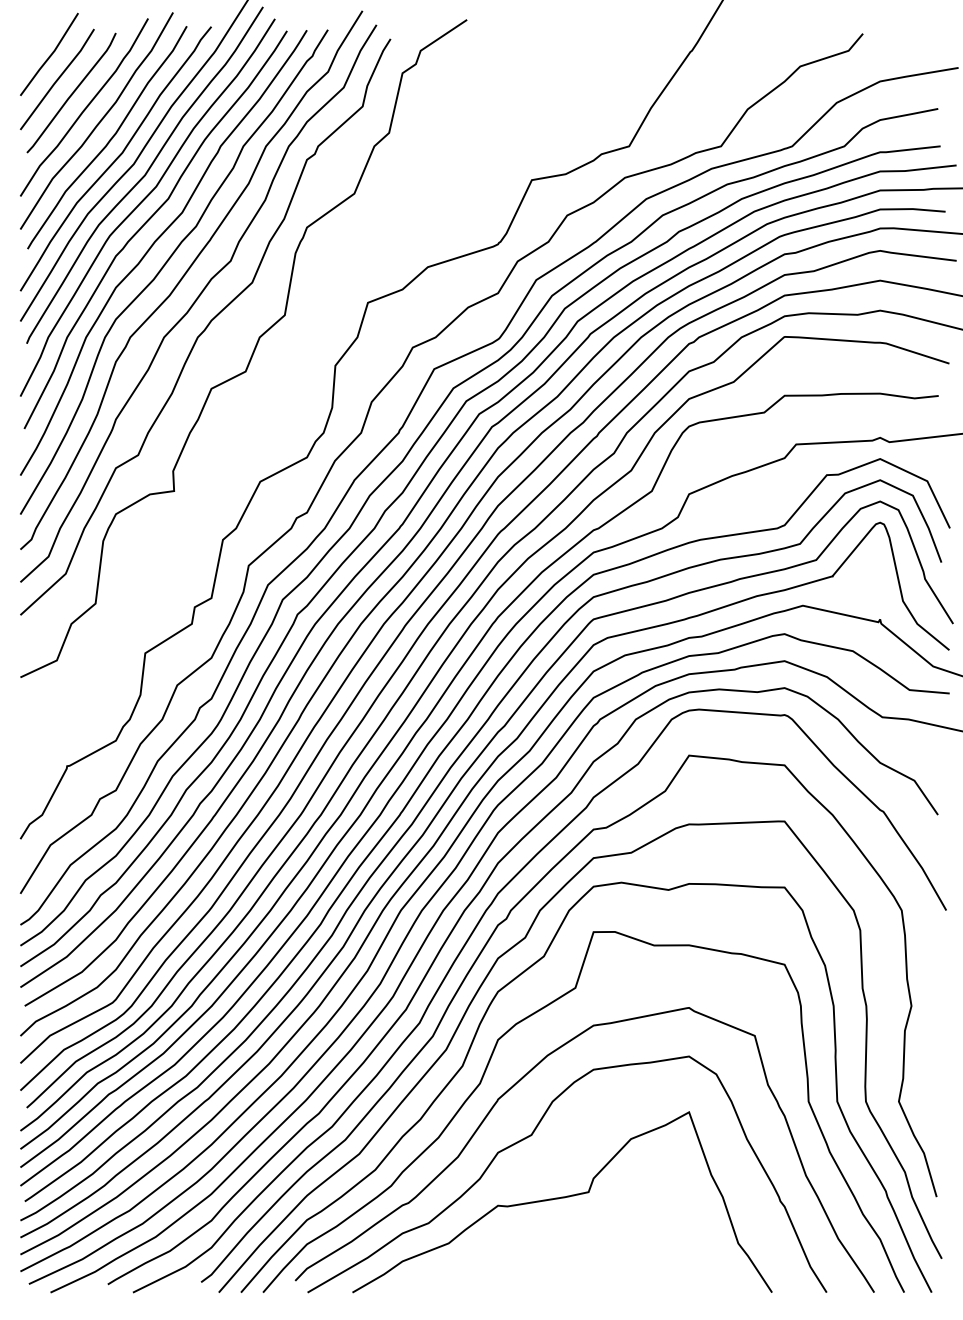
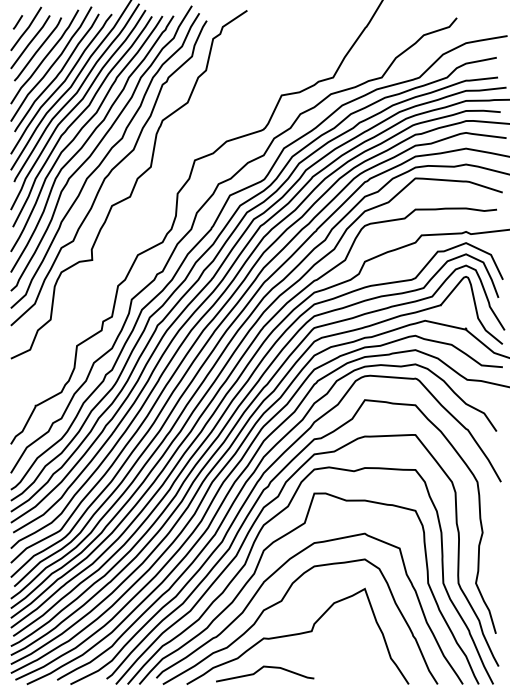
line: (32, 42) -> (17, 22), added
curve: (493, 1264) -> (261, 669), added

